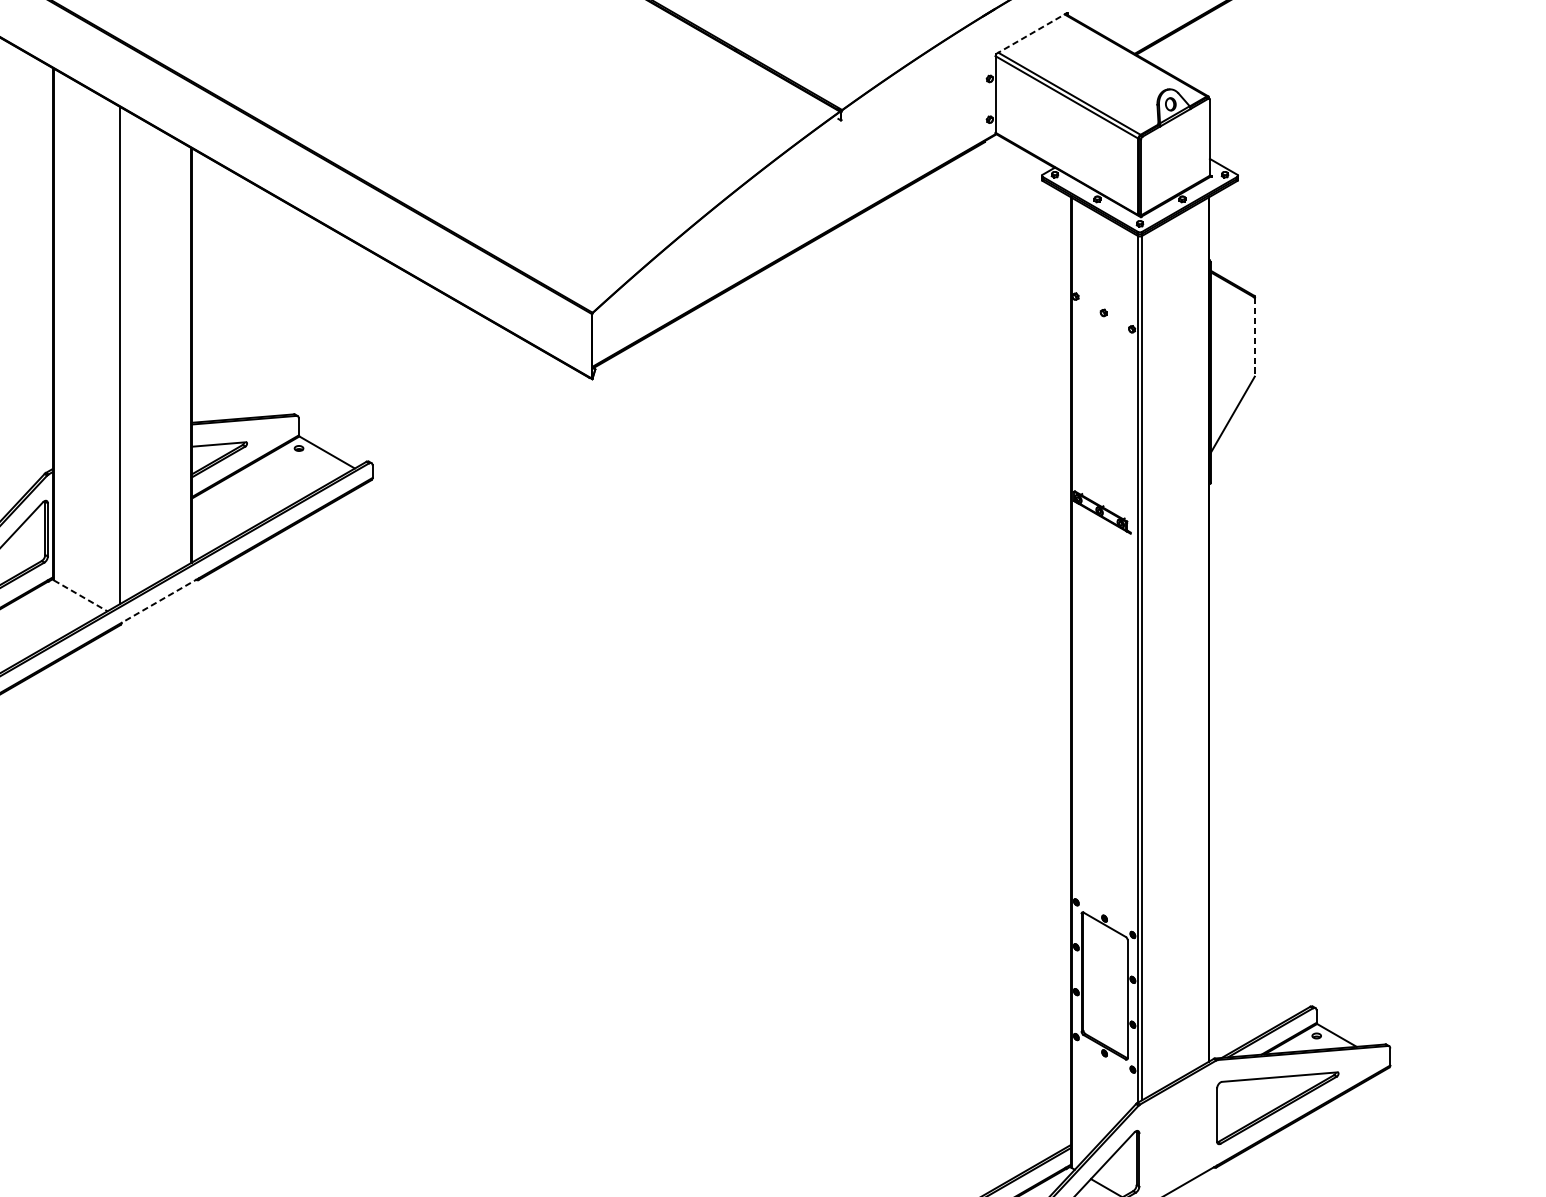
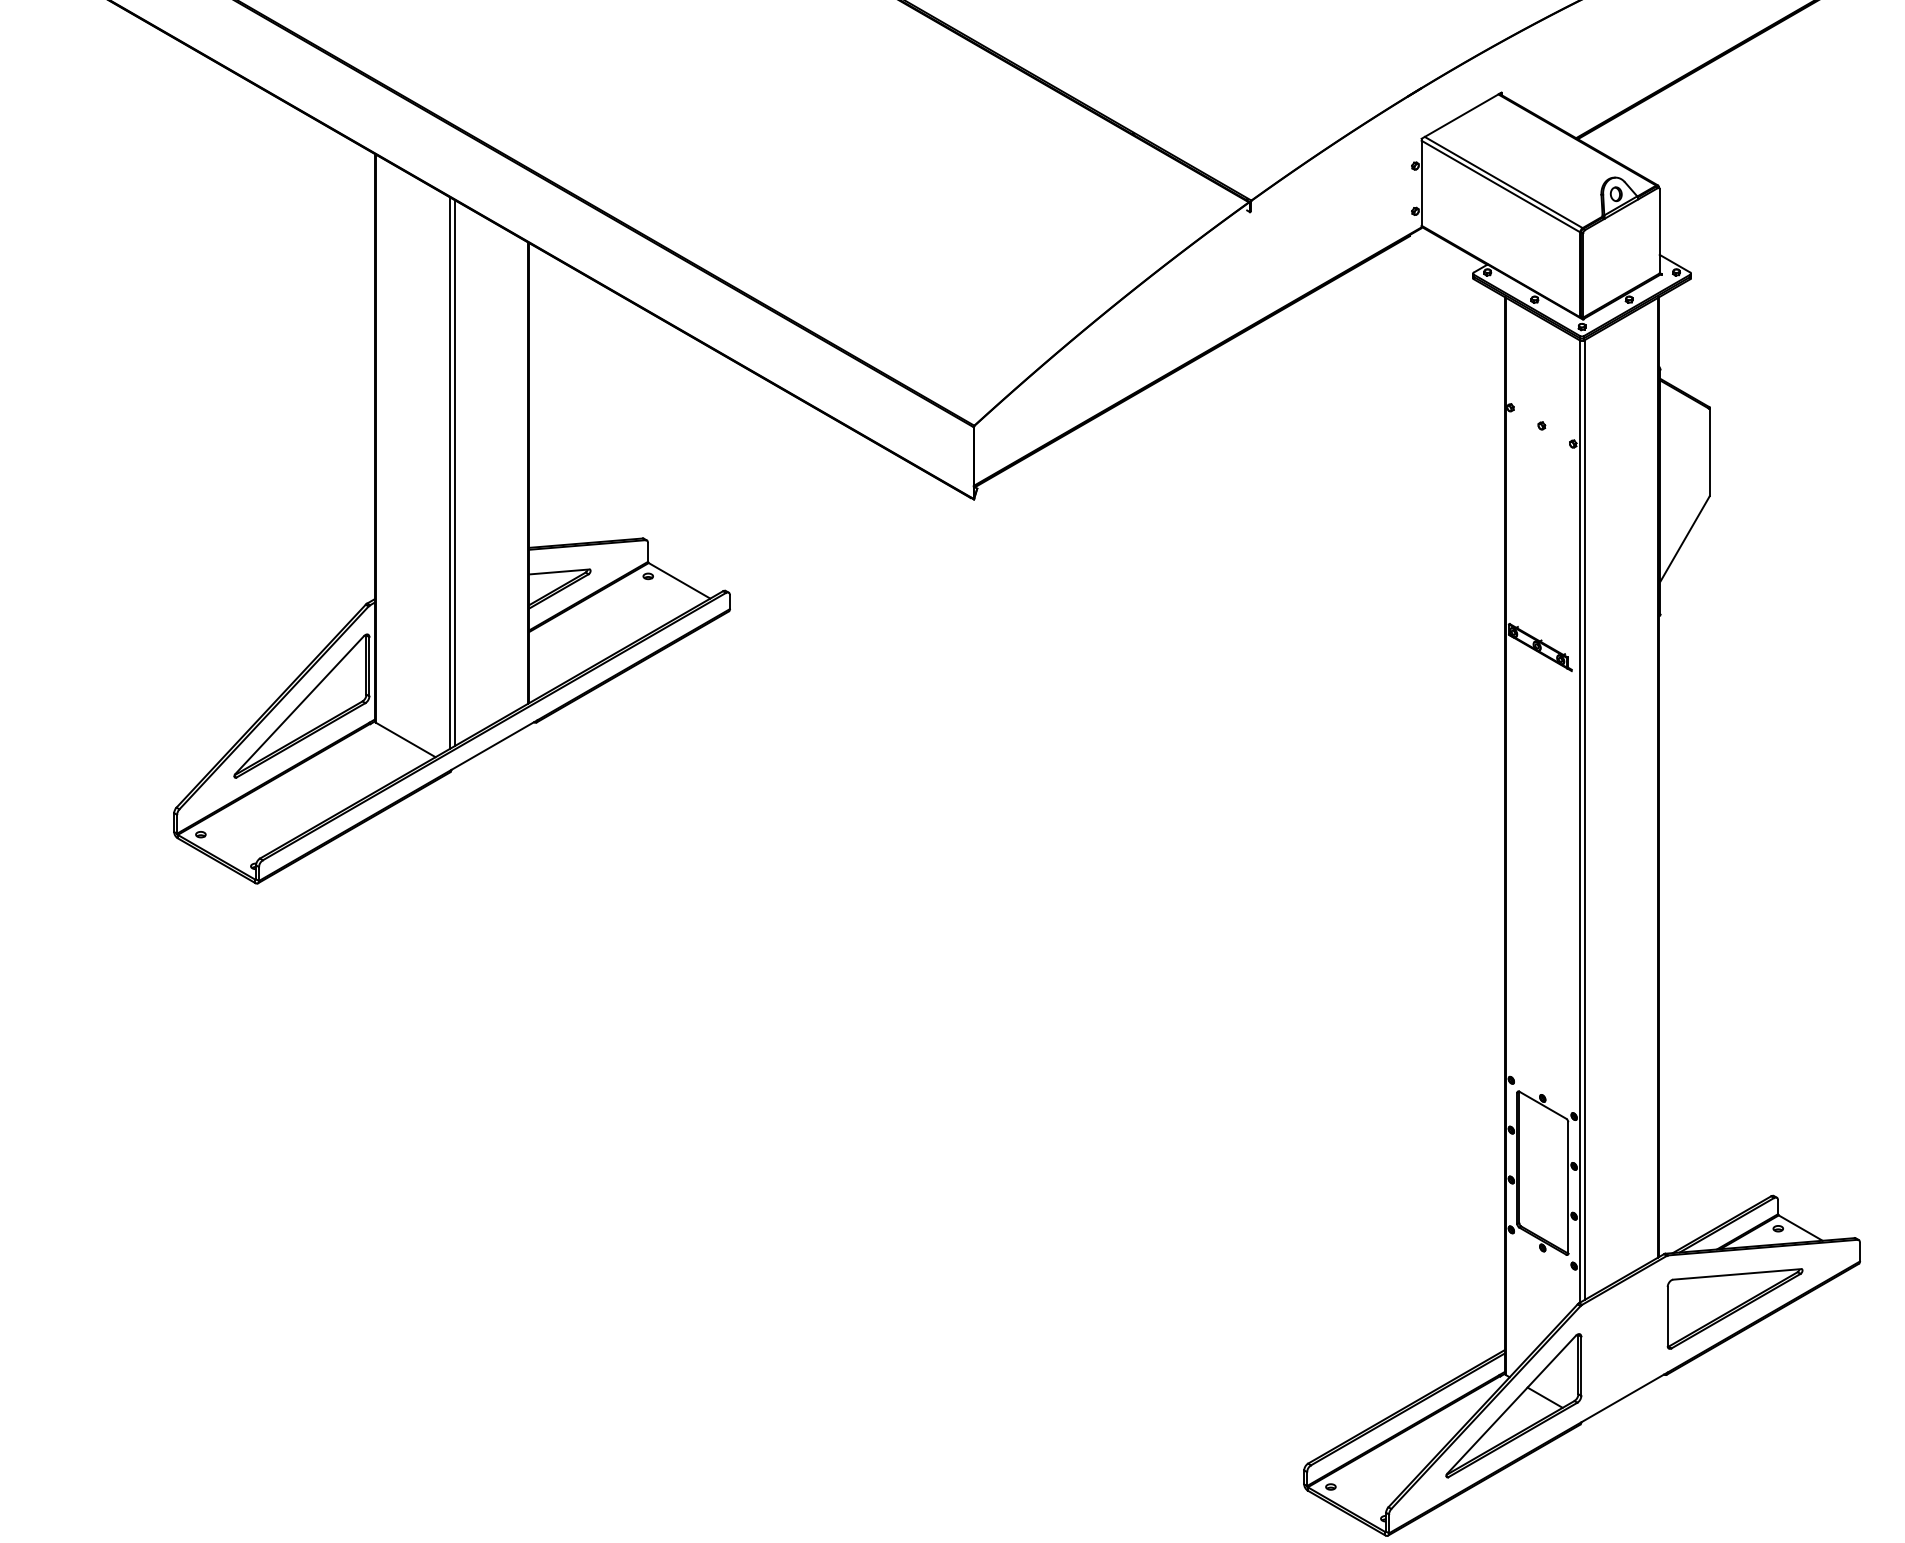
line: (1032, 33) -> (1462, 115), dashed -> solid
line: (1254, 337) -> (1709, 453), dashed -> solid
line: (124, 354) -> (454, 472), added
line: (81, 596) -> (406, 740), dashed -> solid
line: (160, 600) -> (494, 745), dashed -> solid

